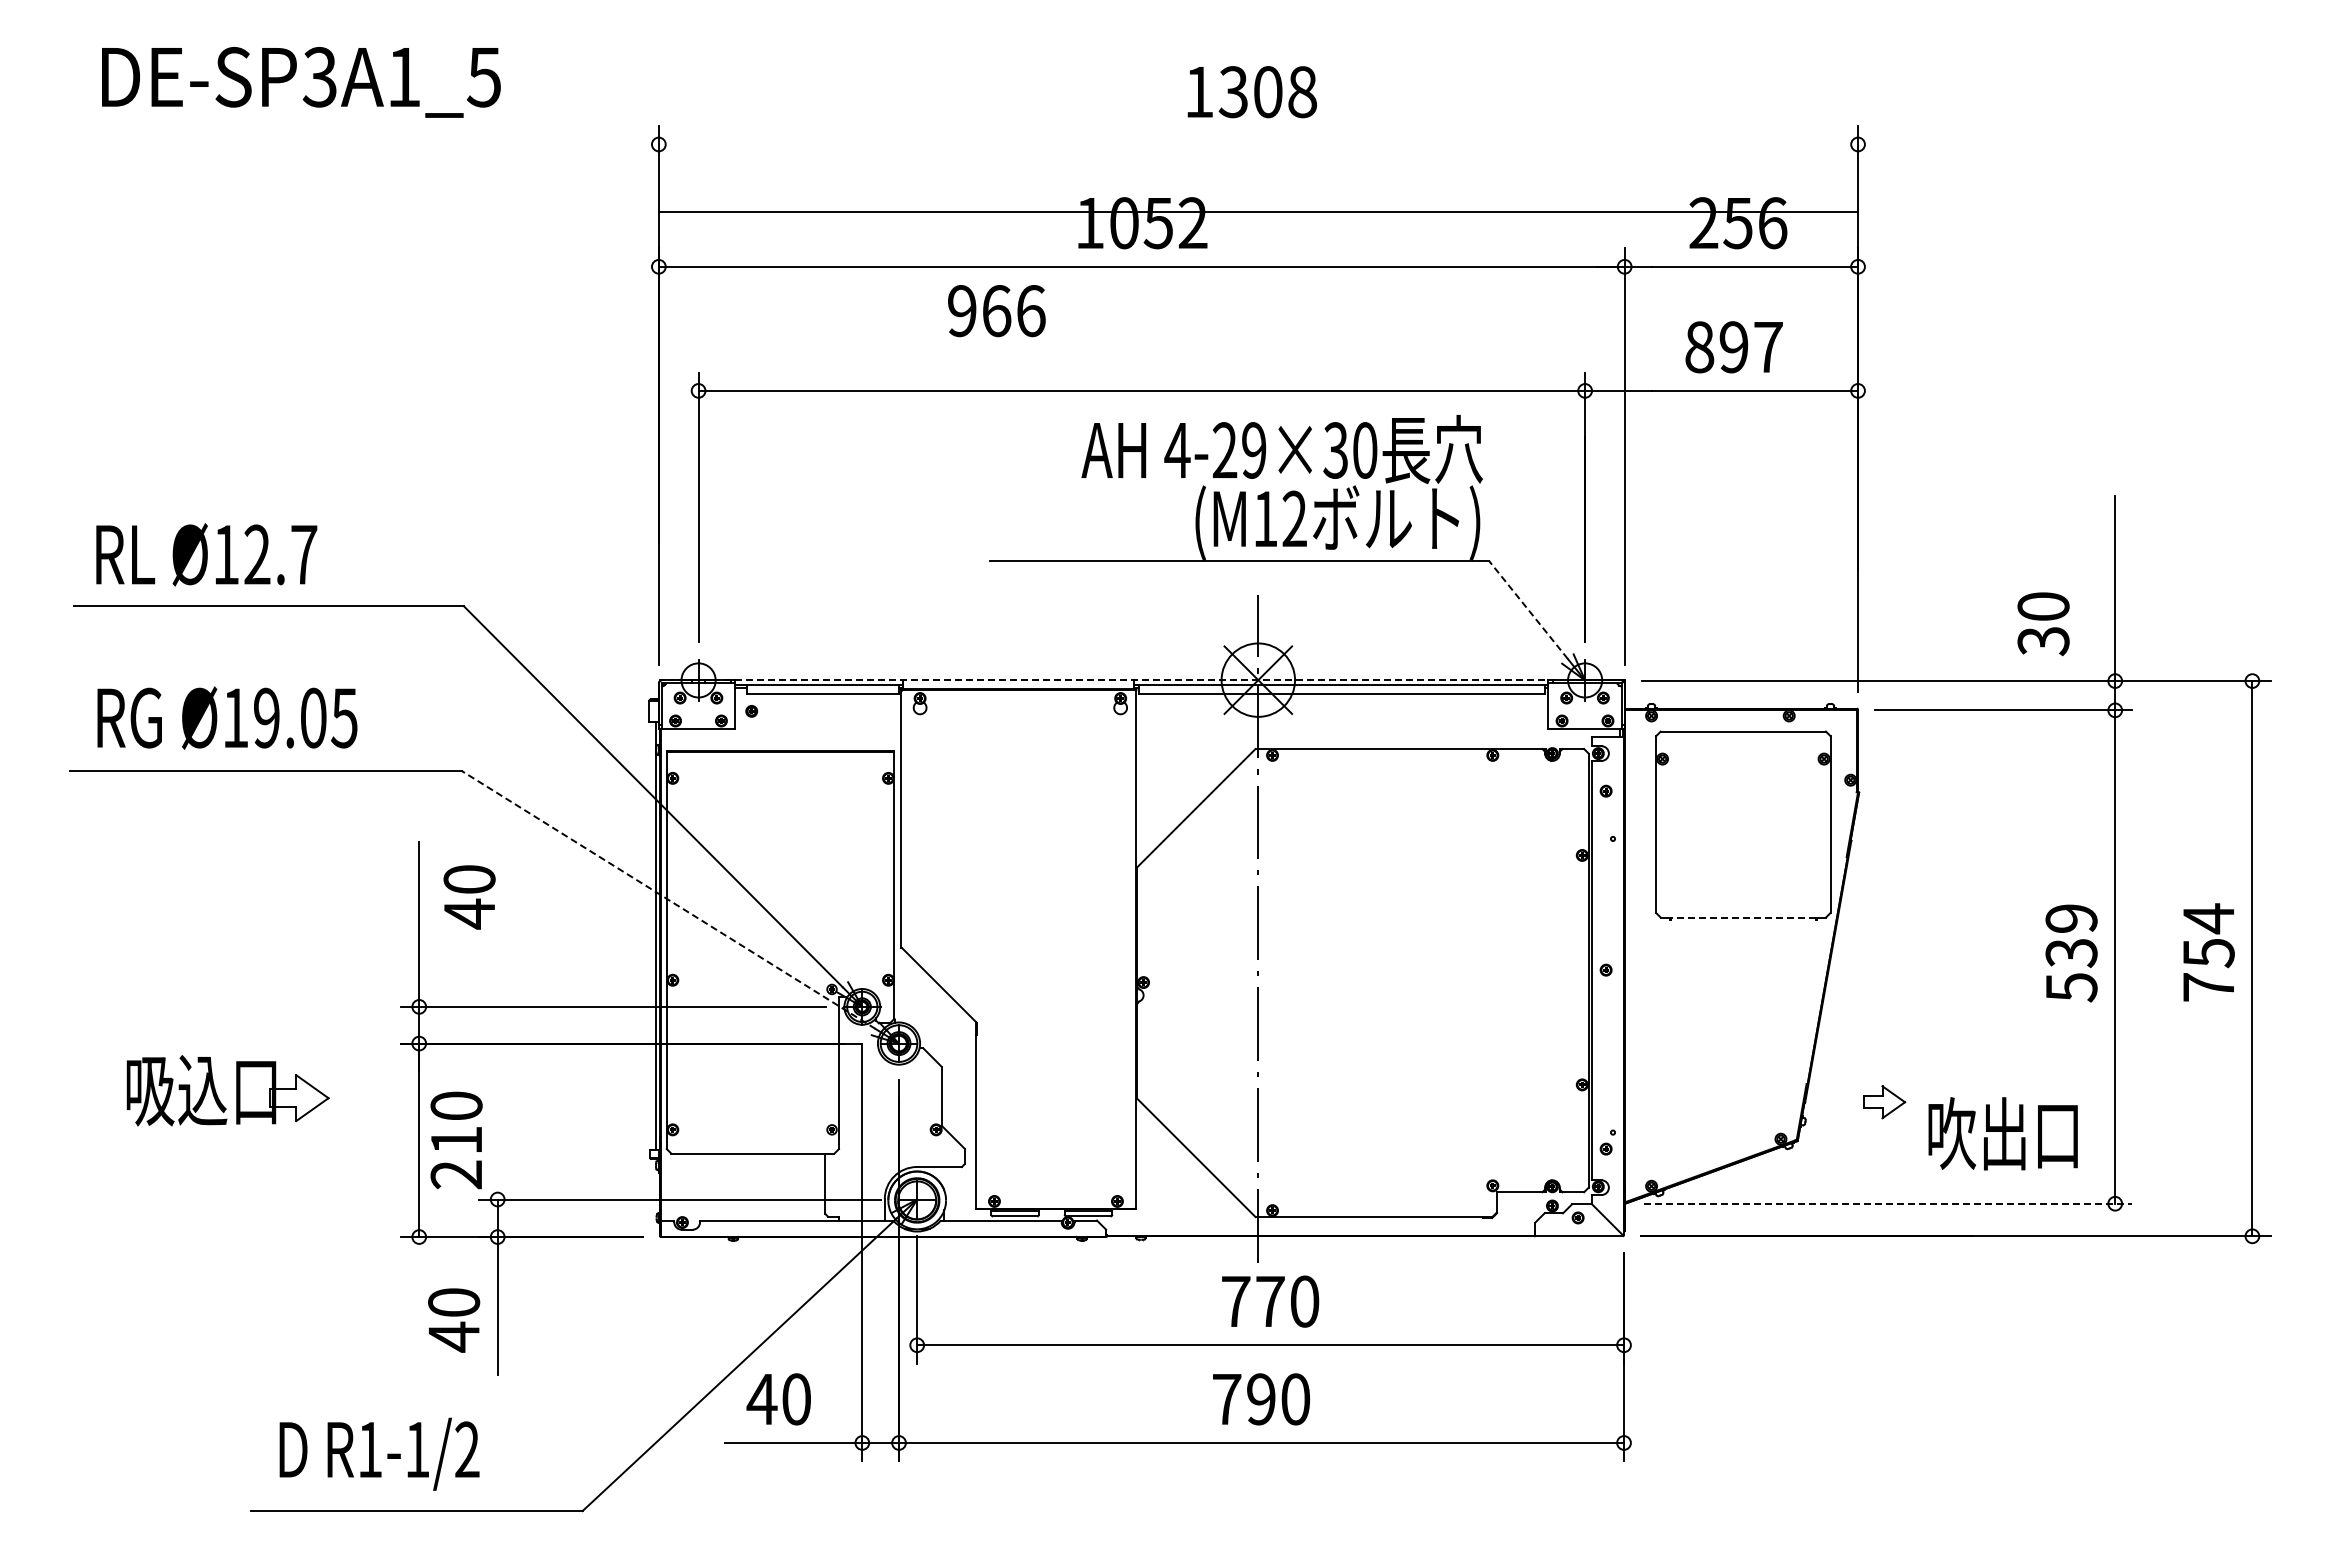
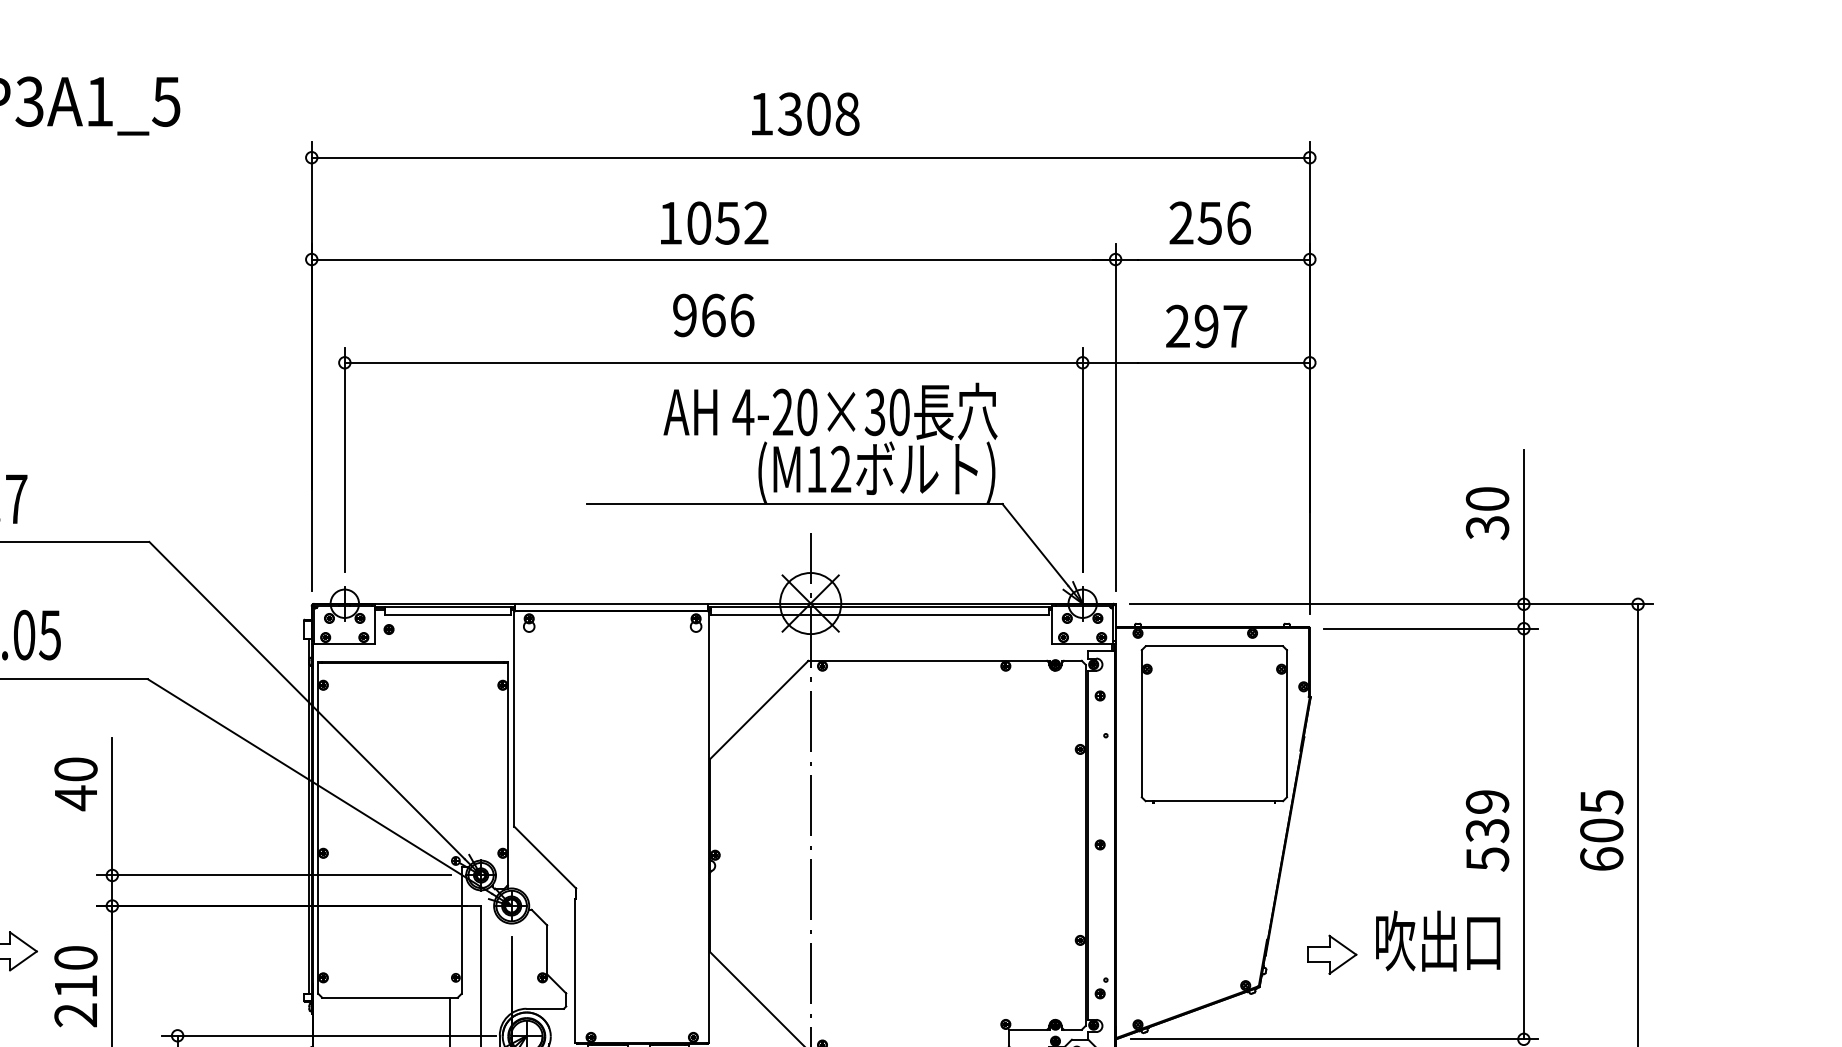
line: (1258, 212) -> (810, 157), moved
text: (996, 311) -> (713, 315), moved
text: (1699, 347) -> (1177, 326), 897 -> 297
text: (1254, 450) -> (807, 412), 4-29×30 -> 4-20×30
line: (1528, 609) -> (1035, 544), dashed -> solid
text: (2043, 624) -> (1487, 513), moved
line: (1124, 680) -> (699, 603), dashed -> solid
text: (469, 897) -> (75, 784), moved
line: (668, 900) -> (319, 786), dashed -> solid
line: (1743, 917) -> (1214, 801), dashed -> solid
text: (2208, 952) -> (1601, 830), 754 -> 605
part: (1884, 1102) -> (1331, 955), size x1.43
text: (2002, 1133) -> (1437, 940), moved
text: (456, 1140) -> (75, 986), moved
line: (1888, 1203) -> (1335, 1039), dashed -> solid

